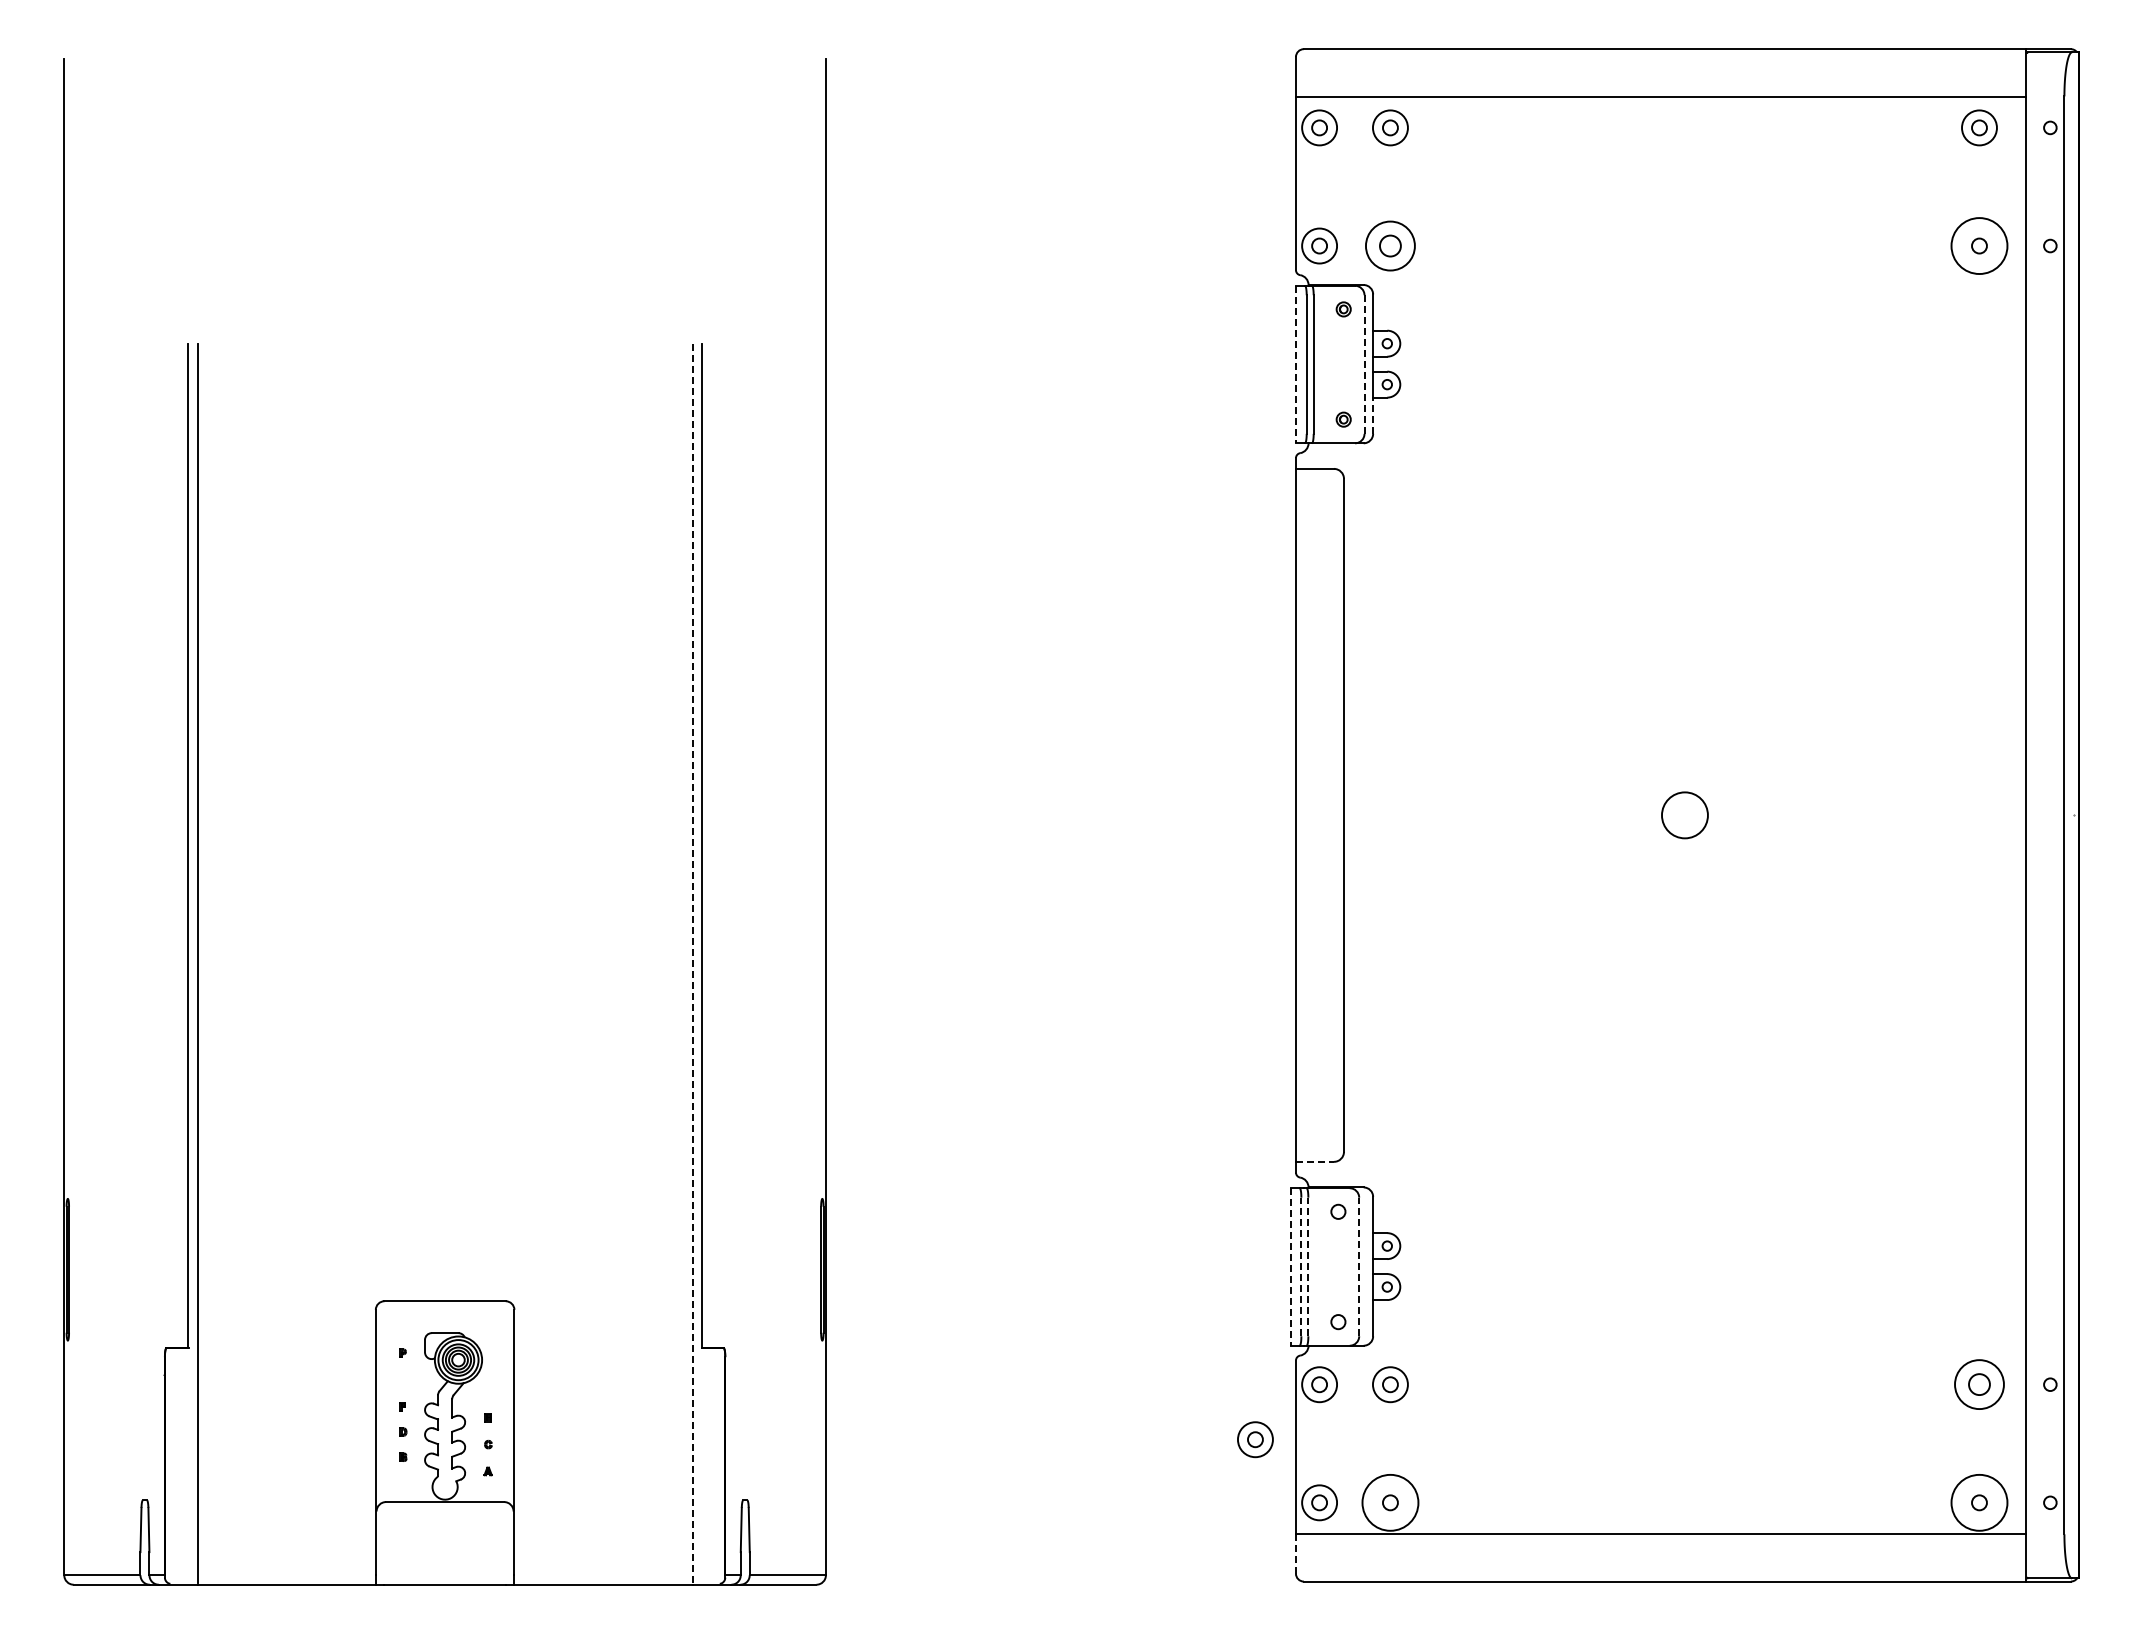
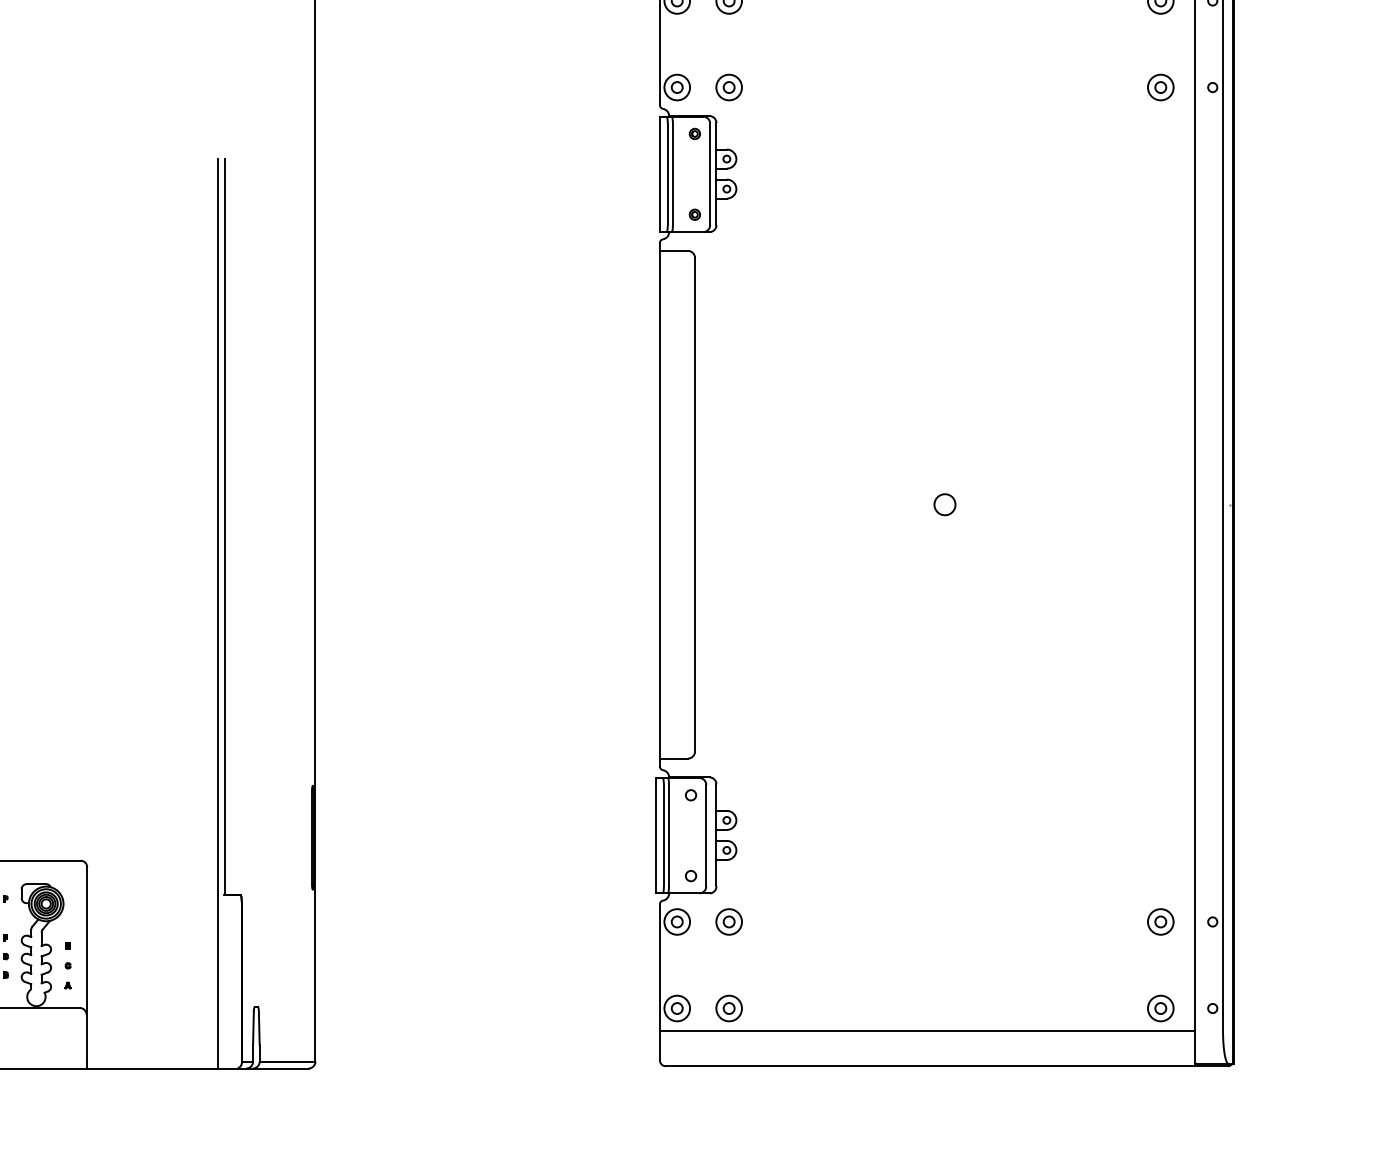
part: (1390, 245) -> (729, 87), size x0.71
circle: (1979, 245) -> (1160, 87), size x0.62
line: (1296, 364) -> (660, 174), dashed -> solid
line: (1364, 364) -> (710, 174), dashed -> solid
line: (1373, 415) -> (716, 211), dashed -> solid
circle: (1684, 815) -> (944, 504), size x0.62
line: (692, 963) -> (217, 613), dashed -> solid
line: (1315, 1161) -> (674, 758), dashed -> solid
line: (1291, 1266) -> (656, 835), dashed -> solid
line: (1301, 1266) -> (663, 835), dashed -> solid
line: (1308, 1266) -> (669, 835), dashed -> solid
line: (1359, 1266) -> (706, 835), dashed -> solid
part: (1979, 1384) -> (1160, 921), size x0.71
part: (1255, 1439) -> (630, 962), removed
circle: (1389, 1502) -> (728, 1008), size x0.62
circle: (1979, 1502) -> (1160, 1008), size x0.62
line: (1295, 1554) -> (659, 1046), dashed -> solid

